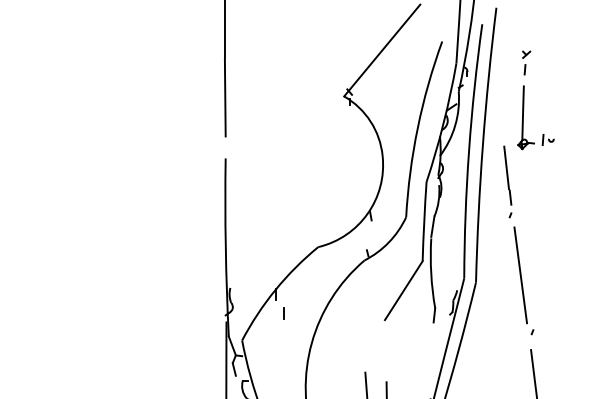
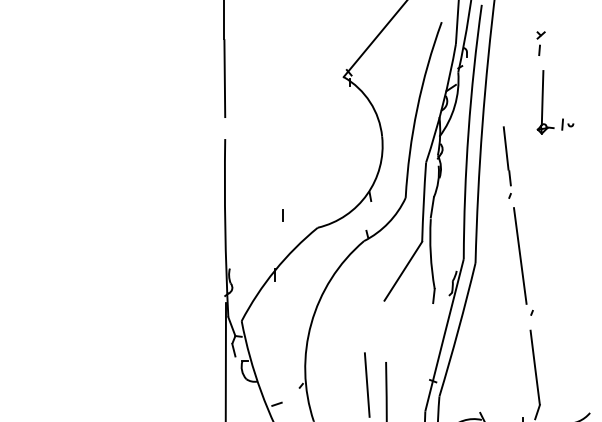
part: (525, 62) -> (540, 43), moved
part: (523, 117) -> (543, 102), moved
line: (282, 313) -> (282, 215), moved

